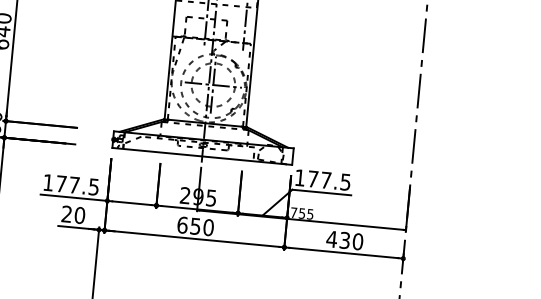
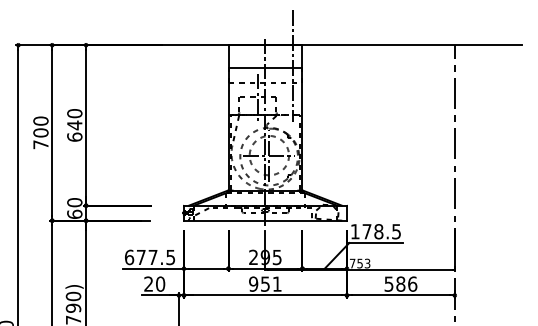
text: (325, 180) -> (378, 231), 177.5 -> 178.5
text: (48, 182) -> (129, 257), 177.5 -> 677.5
text: (310, 213) -> (367, 262), 755 -> 753
text: (195, 225) -> (265, 283), 650 -> 951
text: (344, 239) -> (400, 283), 430 -> 586

